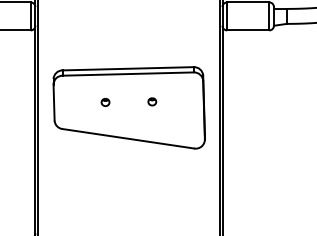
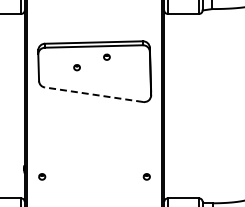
part: (151, 100) -> (106, 56), moved
line: (128, 138) -> (94, 94), solid -> dashed

